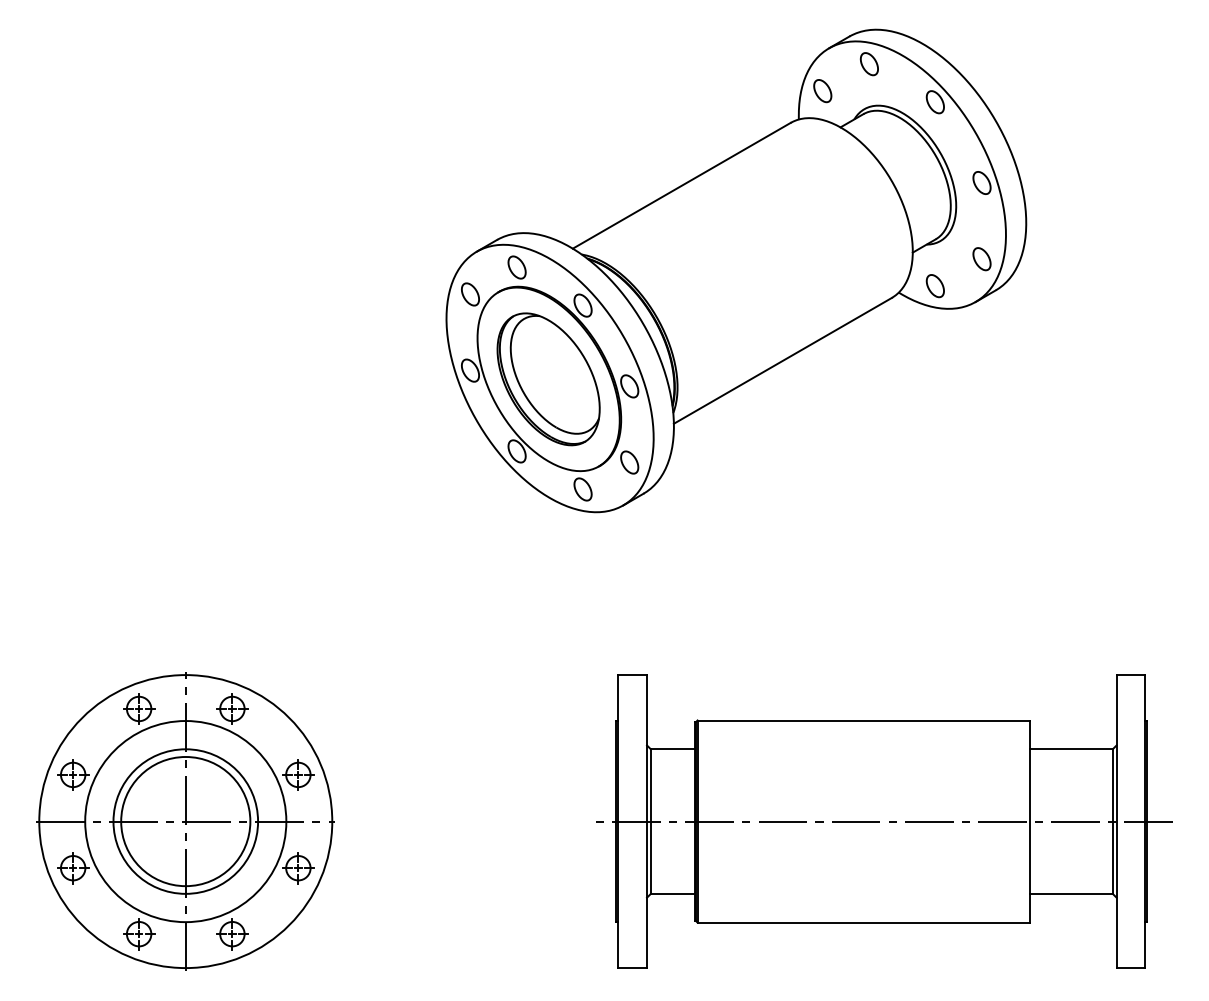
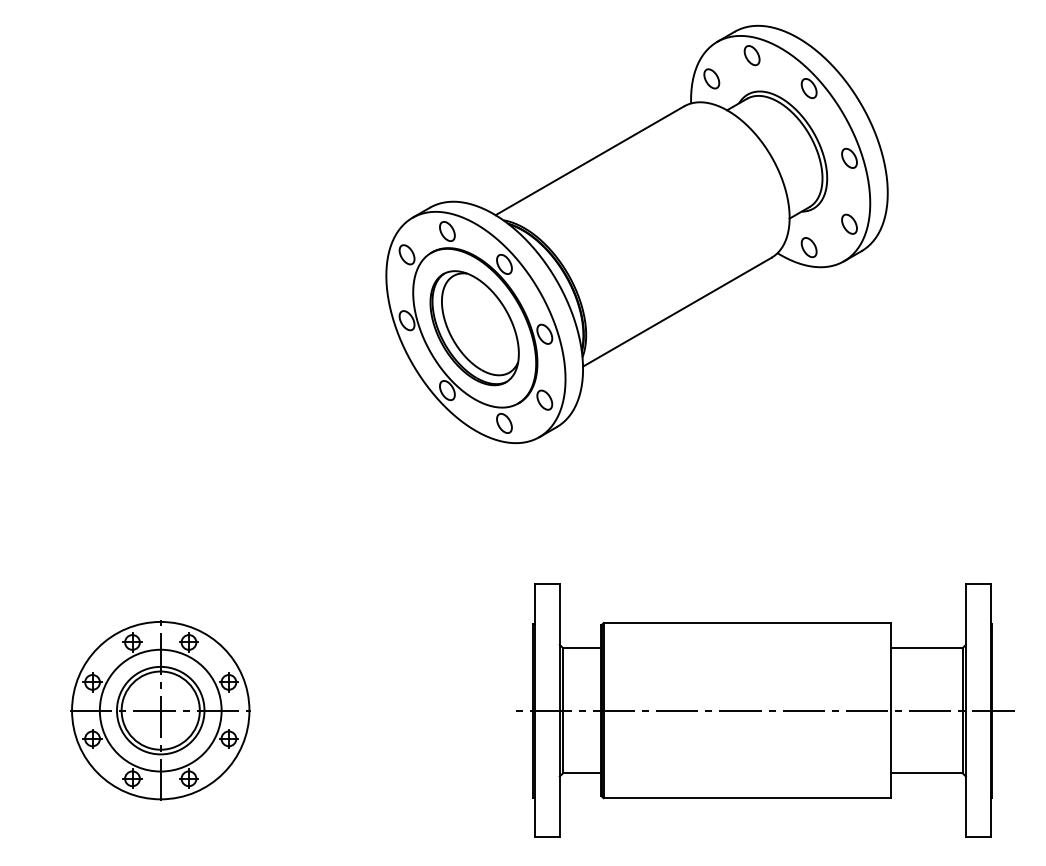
part: (185, 821) -> (160, 710), size x0.7

